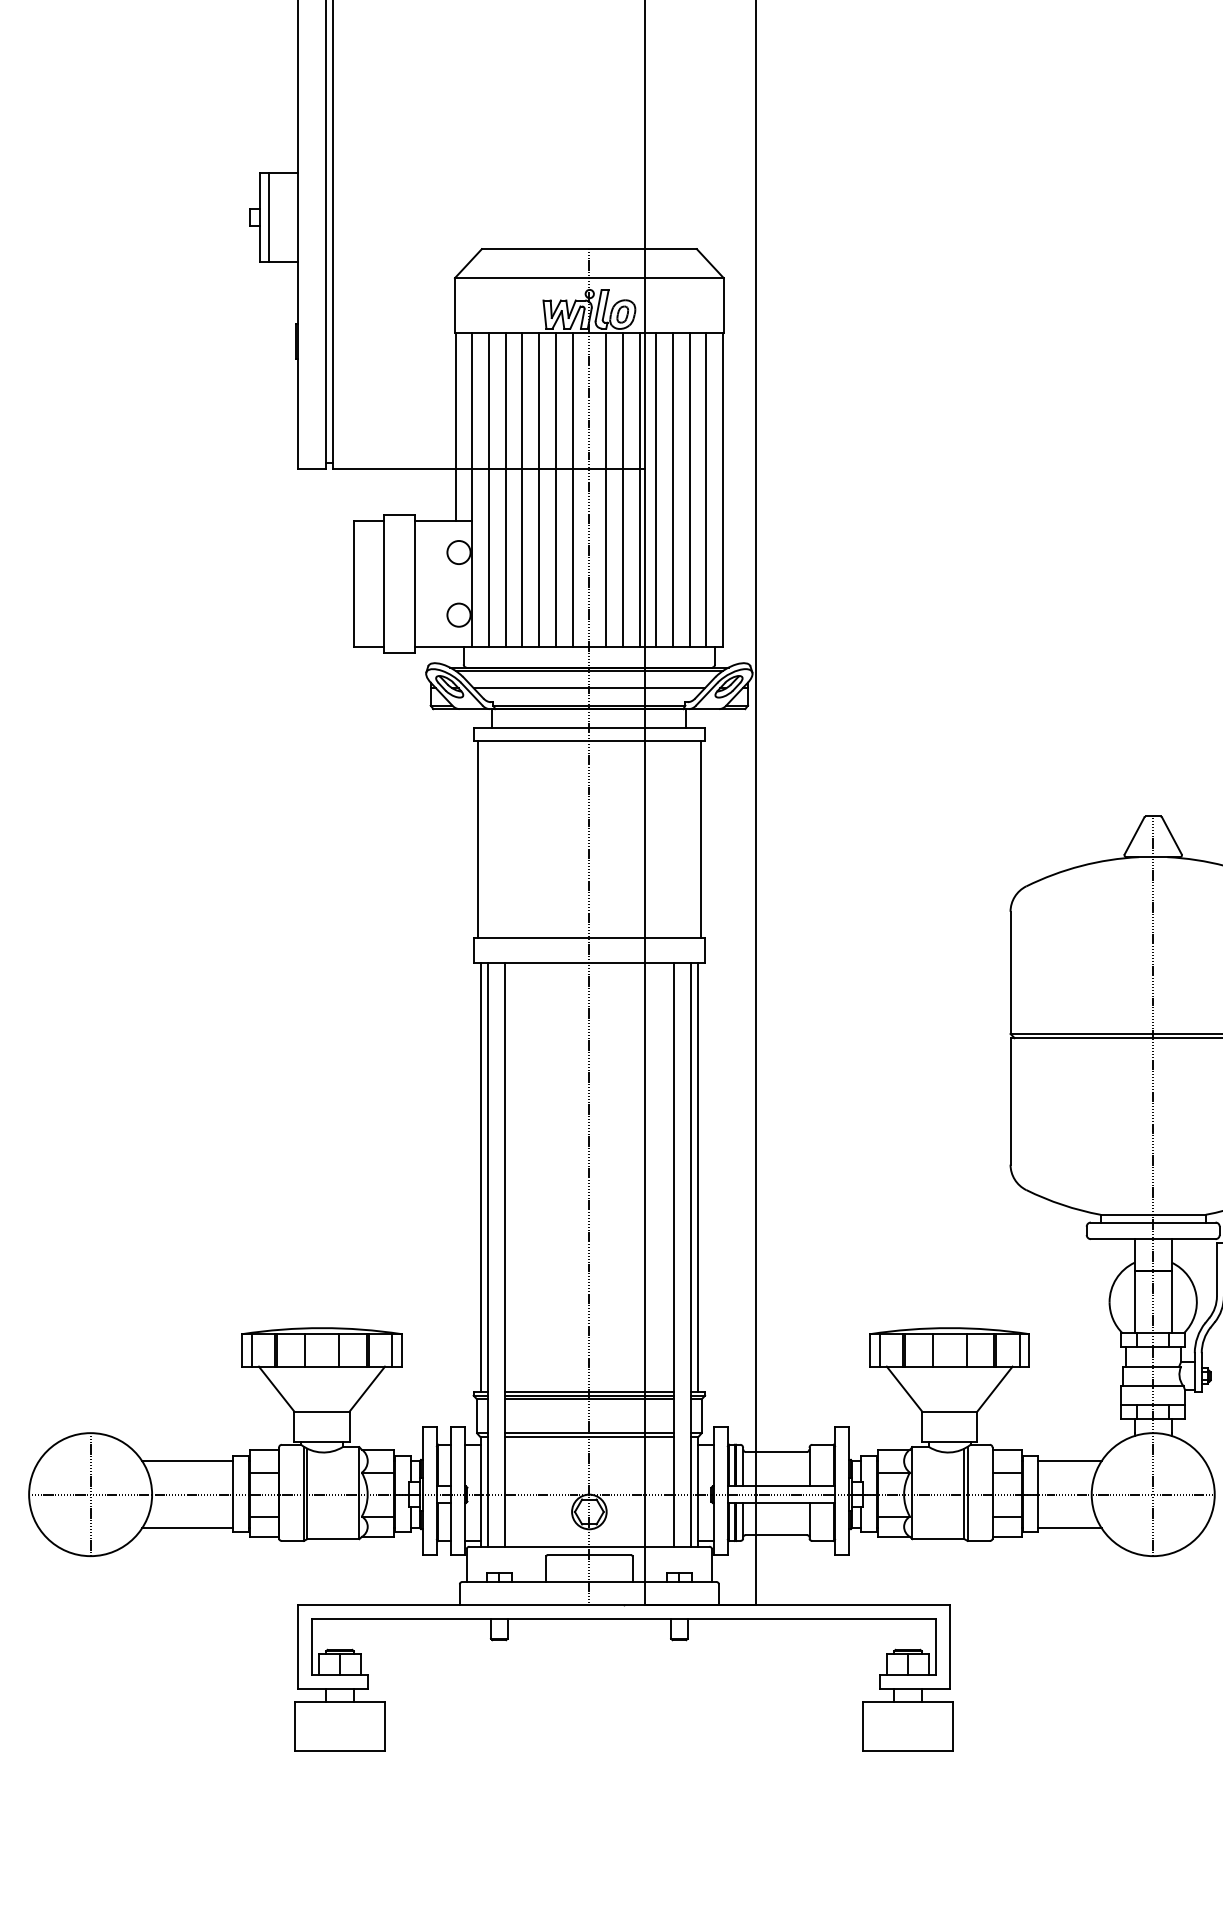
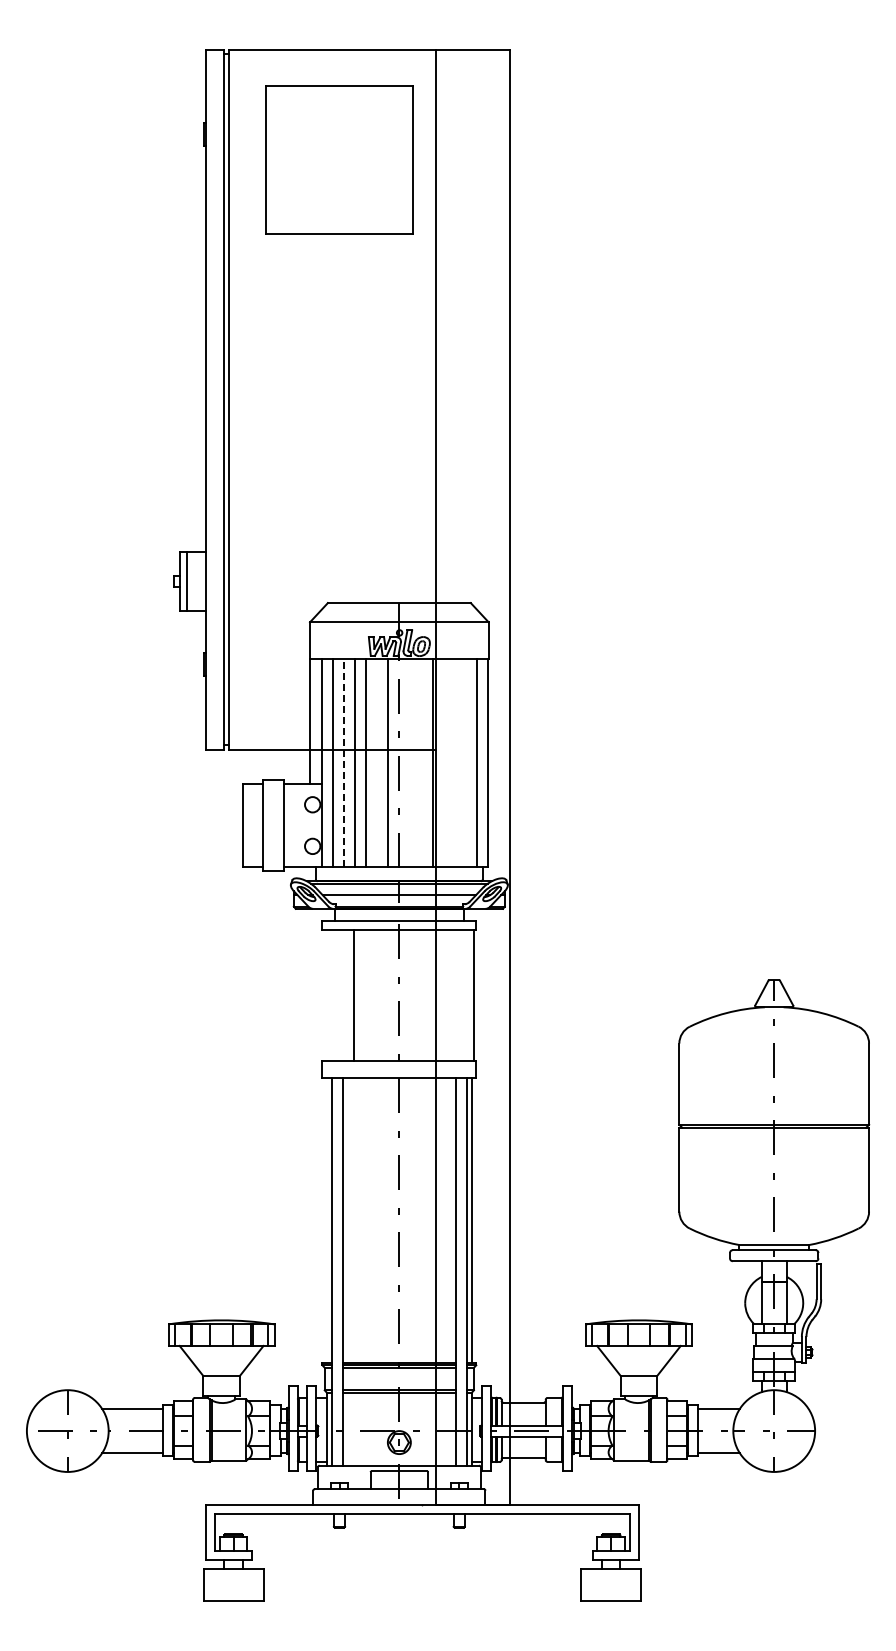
line: (505, 488) -> (343, 762), solid -> dashed
line: (556, 488) -> (377, 762), removed
line: (606, 488) -> (410, 762), removed
line: (622, 488) -> (421, 762), removed
line: (655, 488) -> (443, 762), removed
line: (672, 488) -> (454, 762), removed
line: (690, 488) -> (466, 762), removed
line: (478, 839) -> (354, 995), moved
line: (481, 1176) -> (327, 1219), removed

